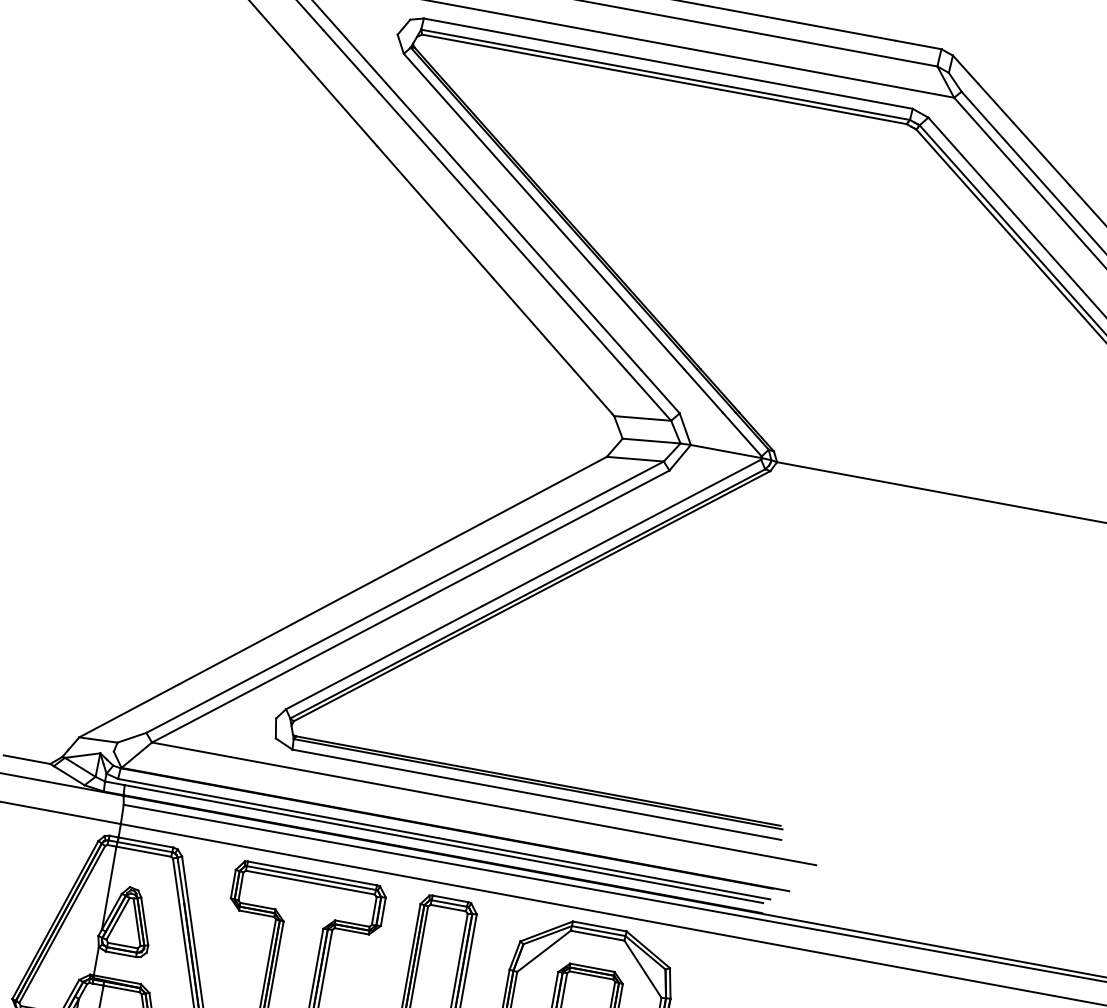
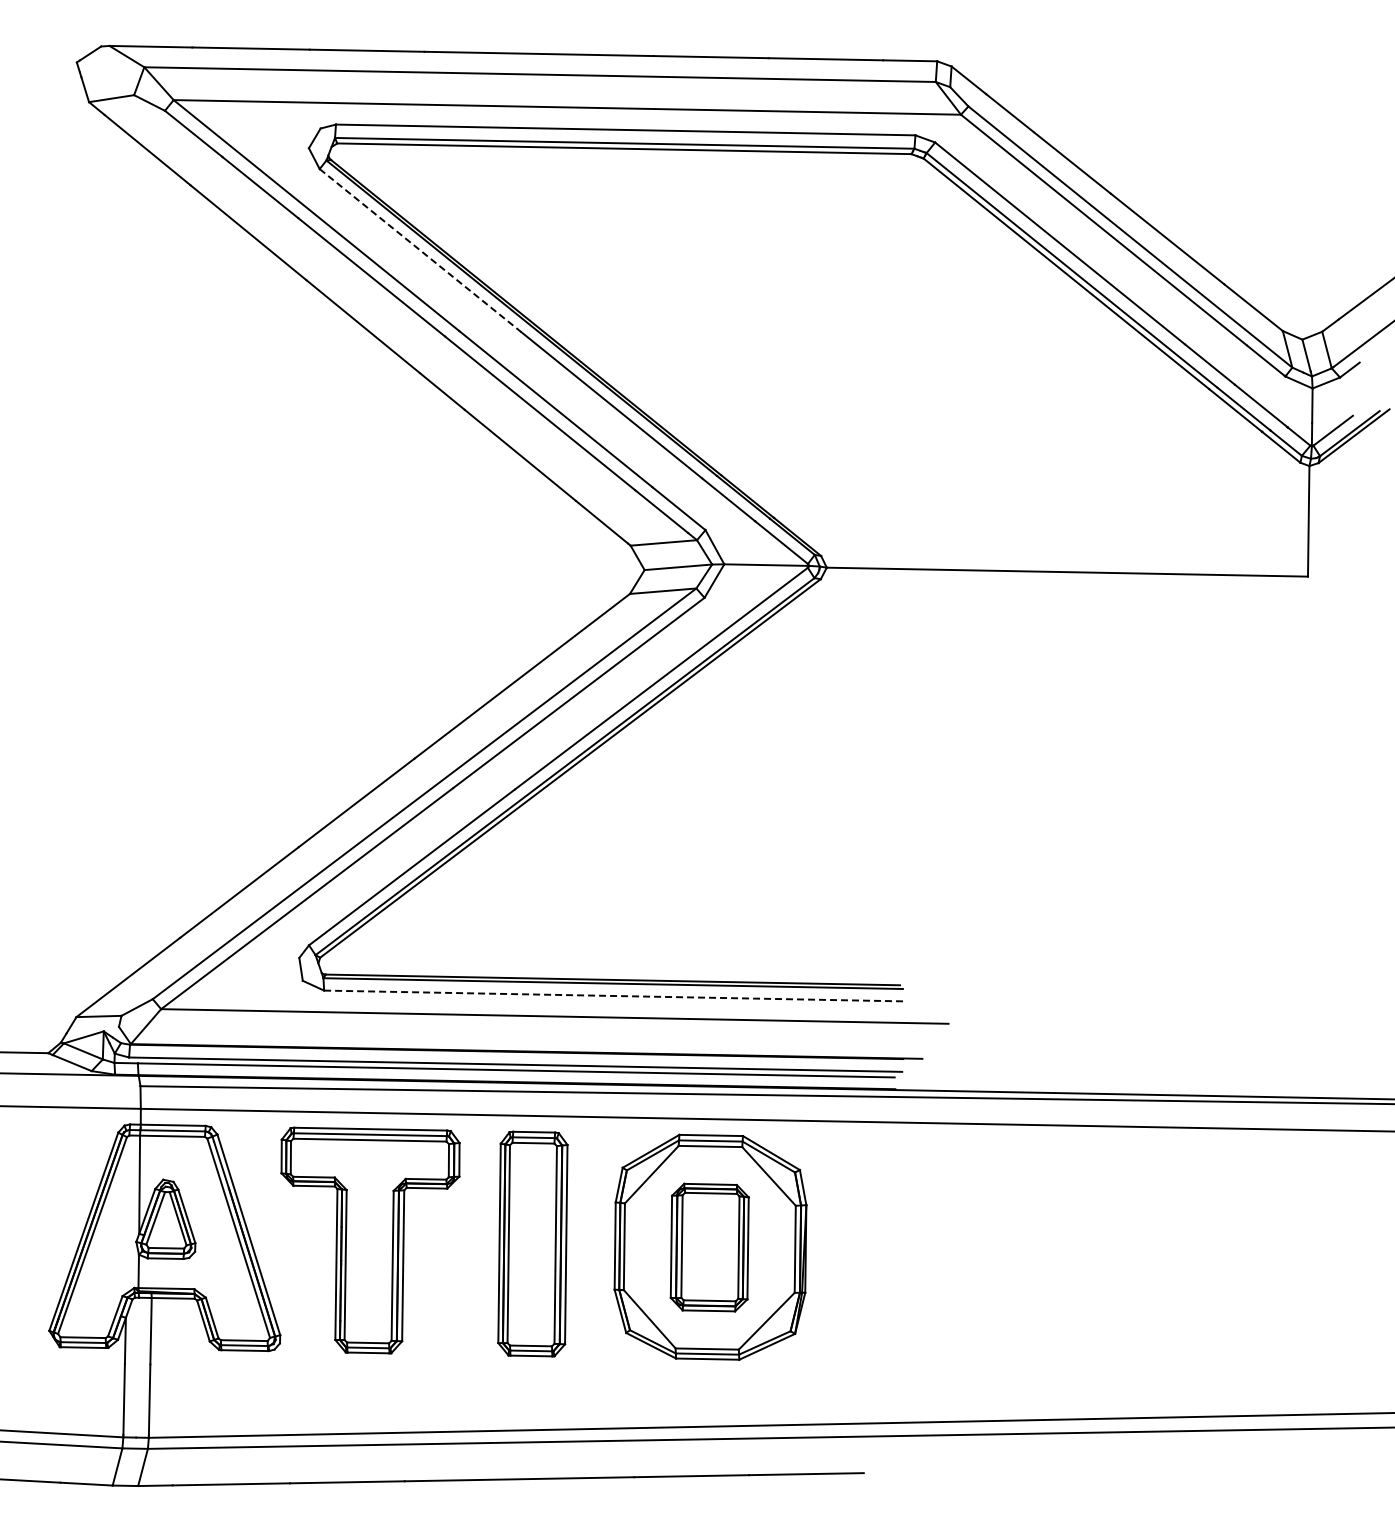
line: (477, 136) -> (420, 250), solid -> dashed
line: (536, 794) -> (613, 995), solid -> dashed

